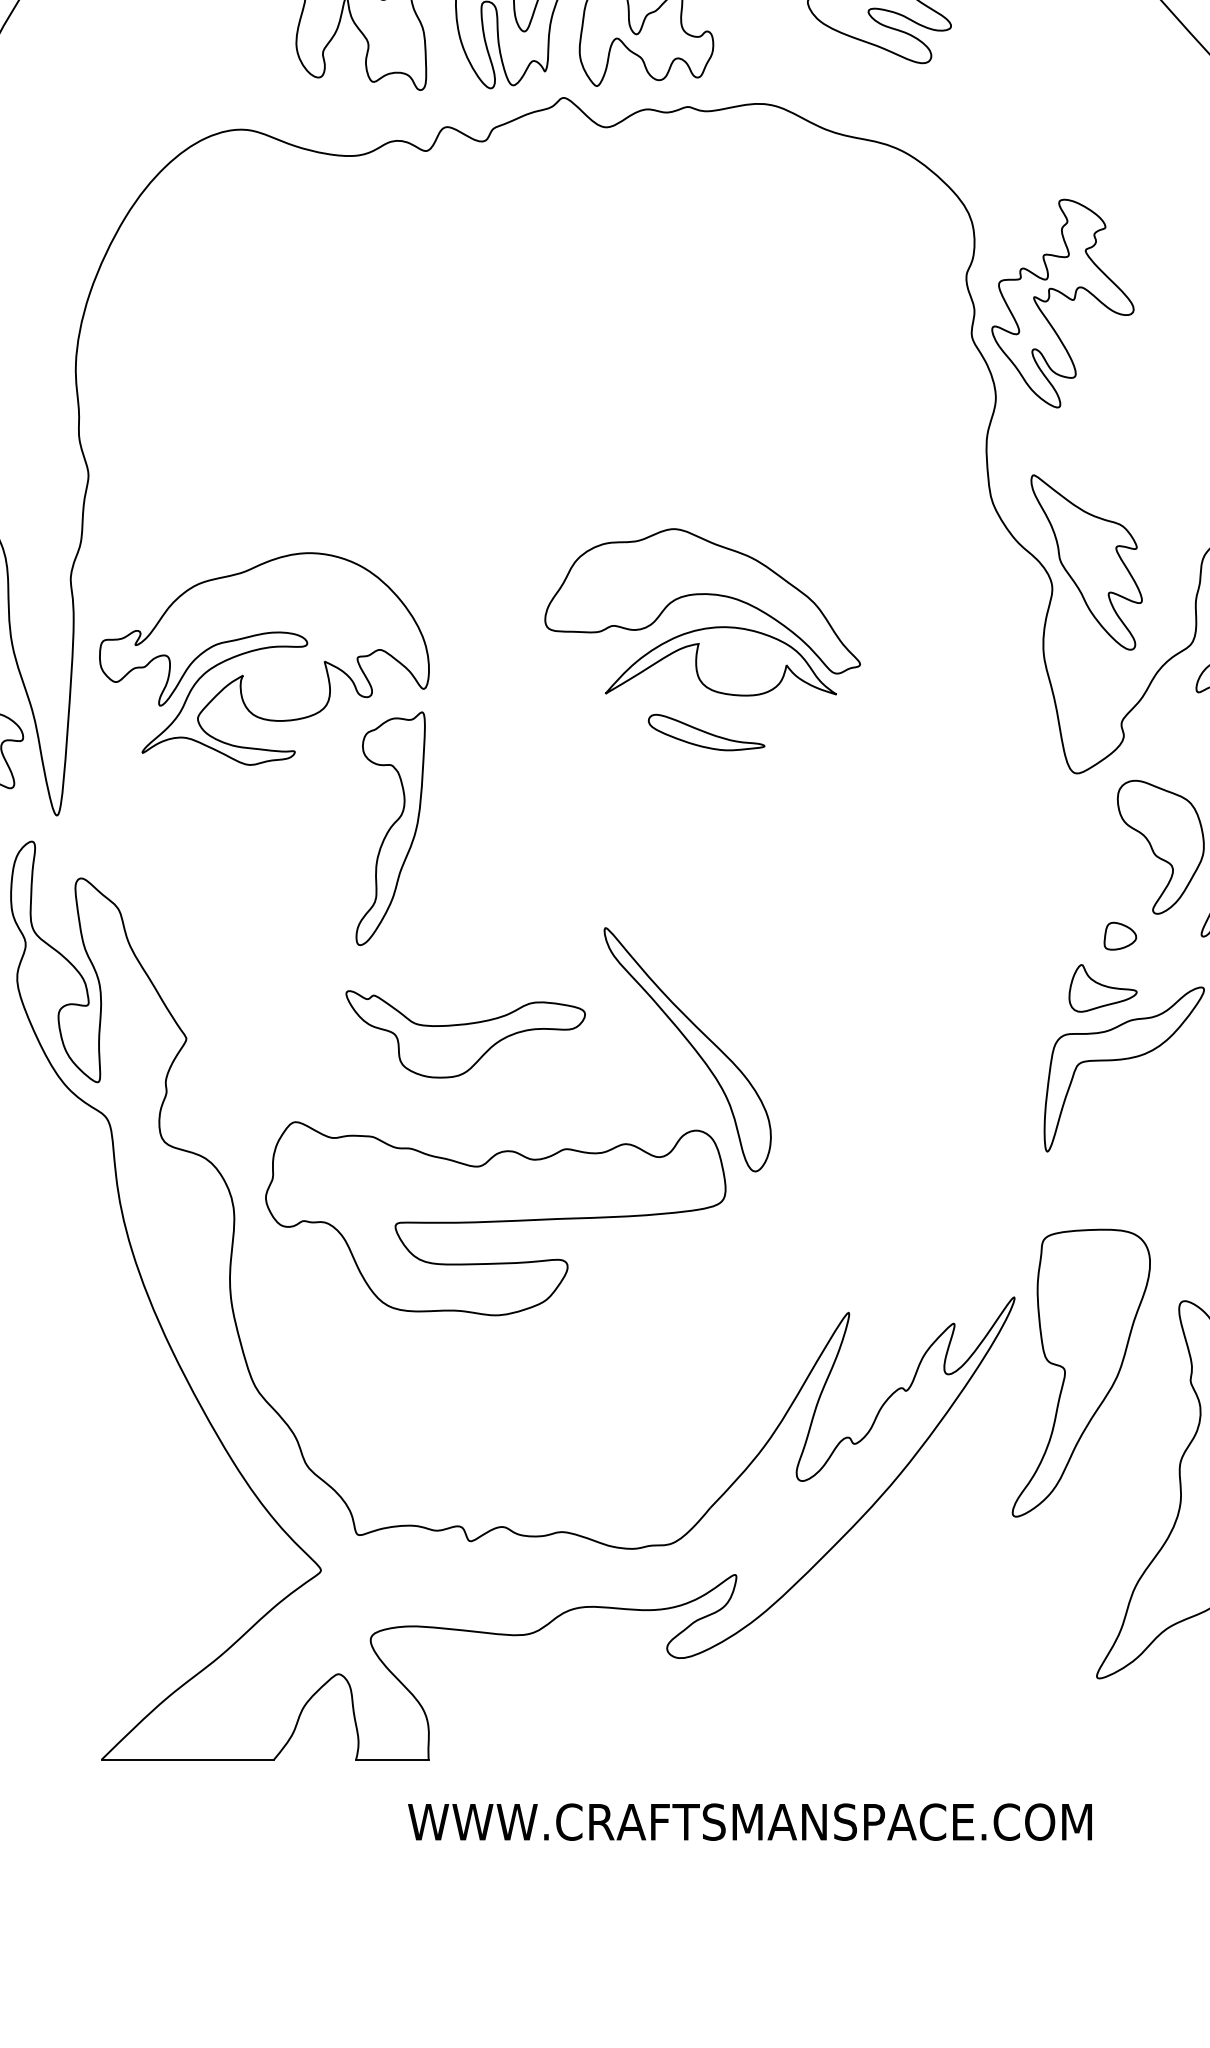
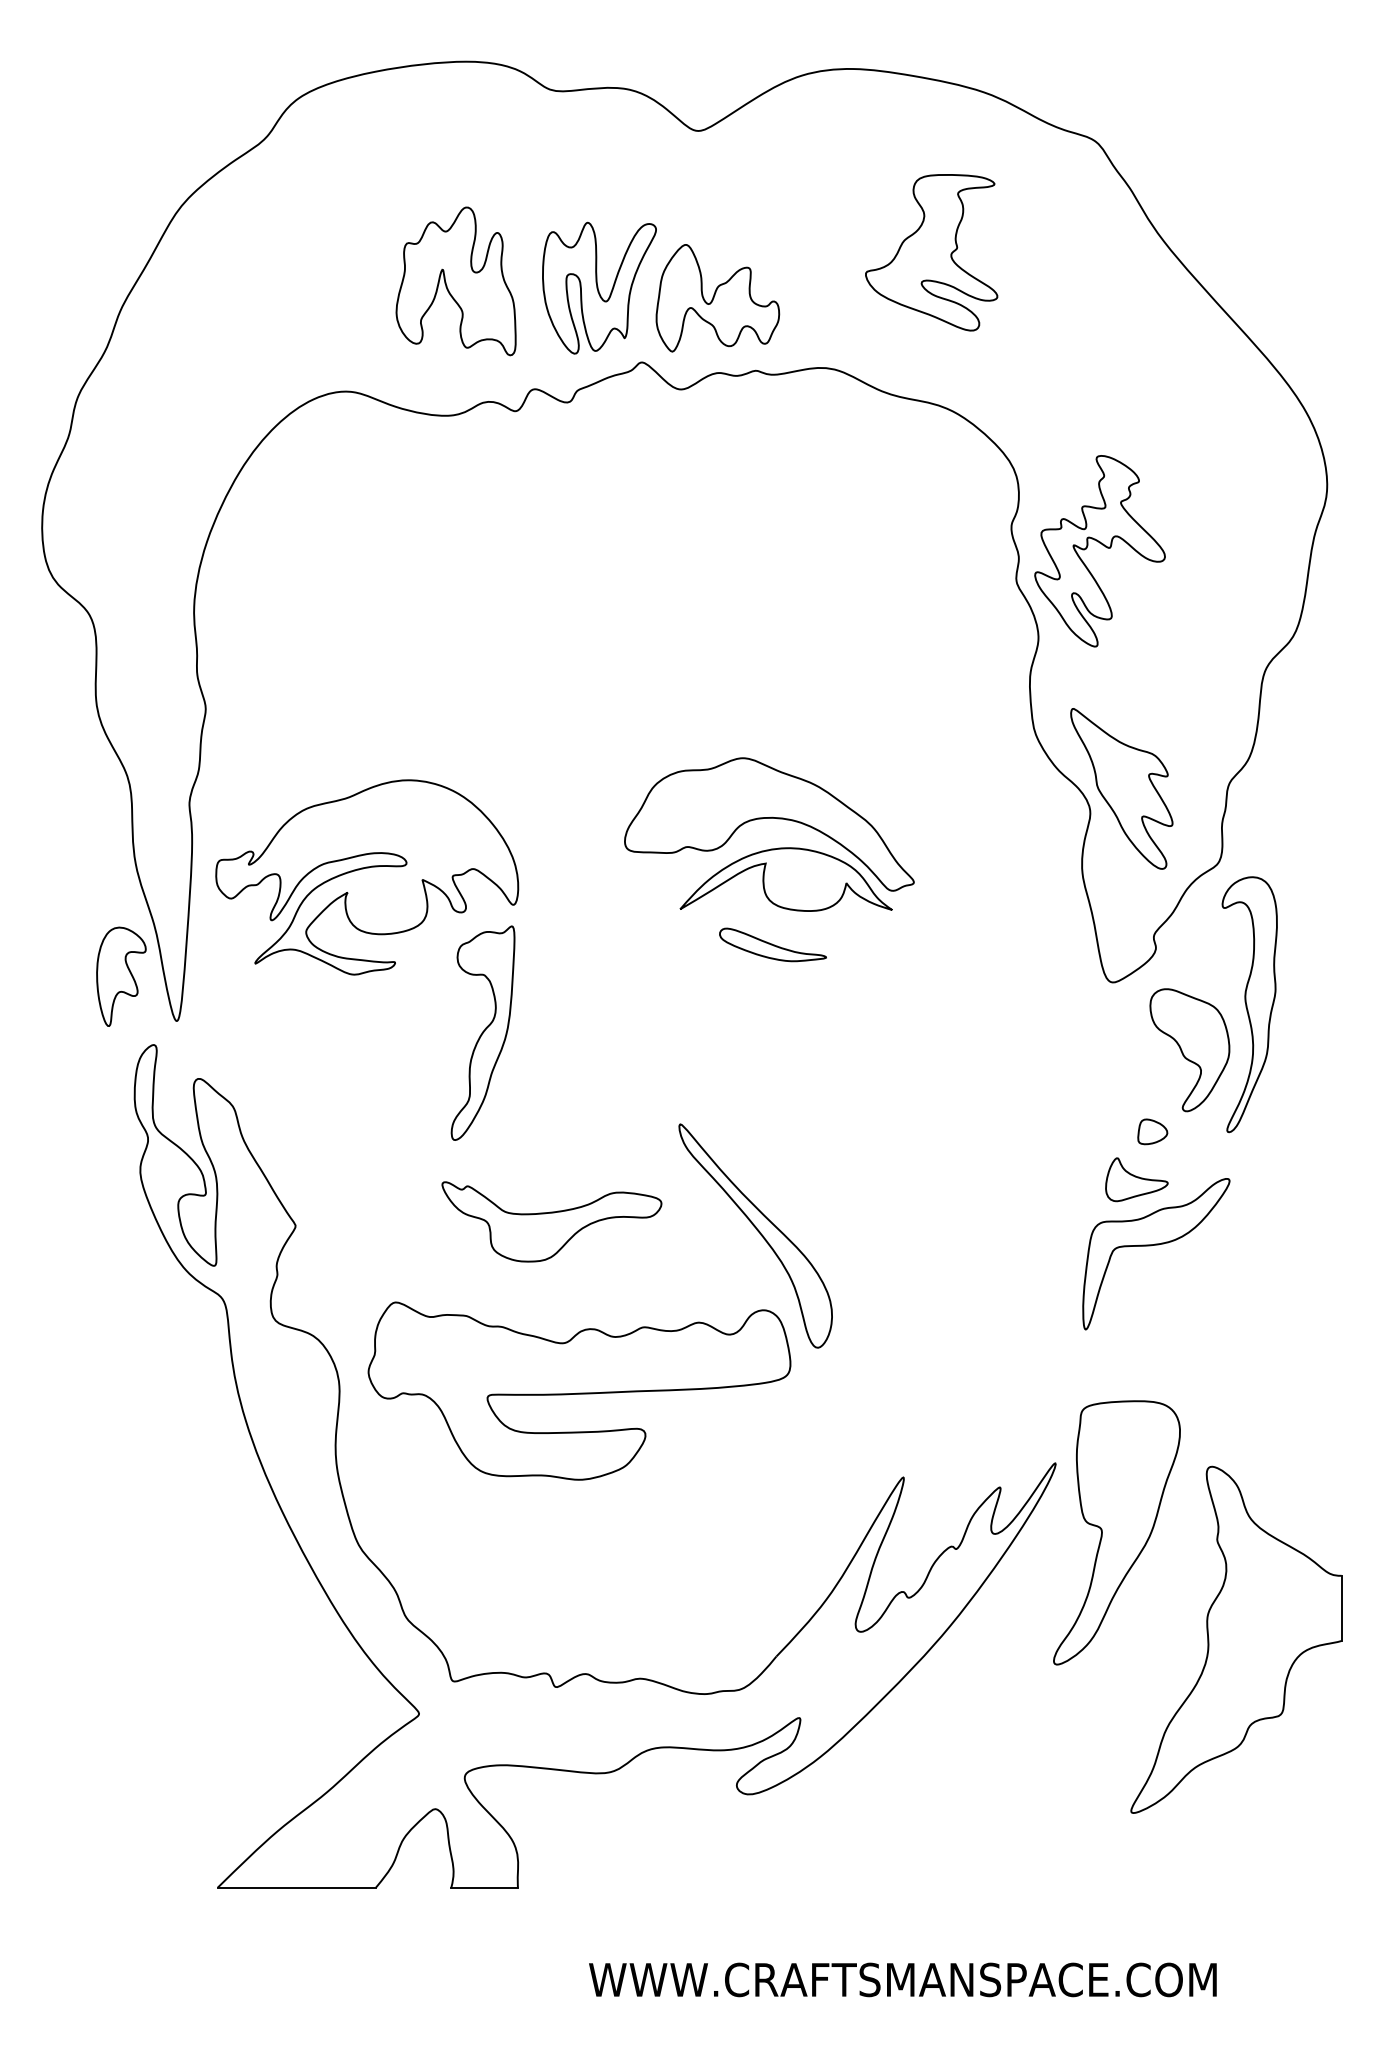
text: (749, 1821) -> (902, 1979), moved

